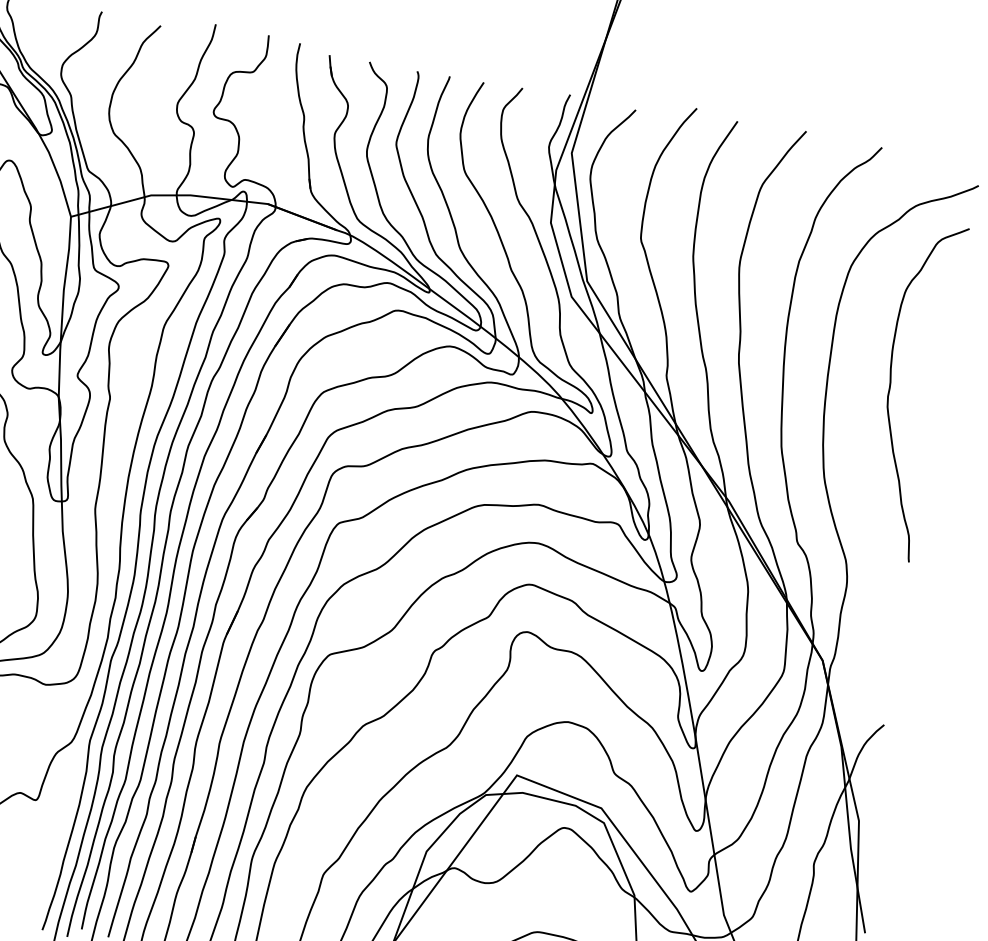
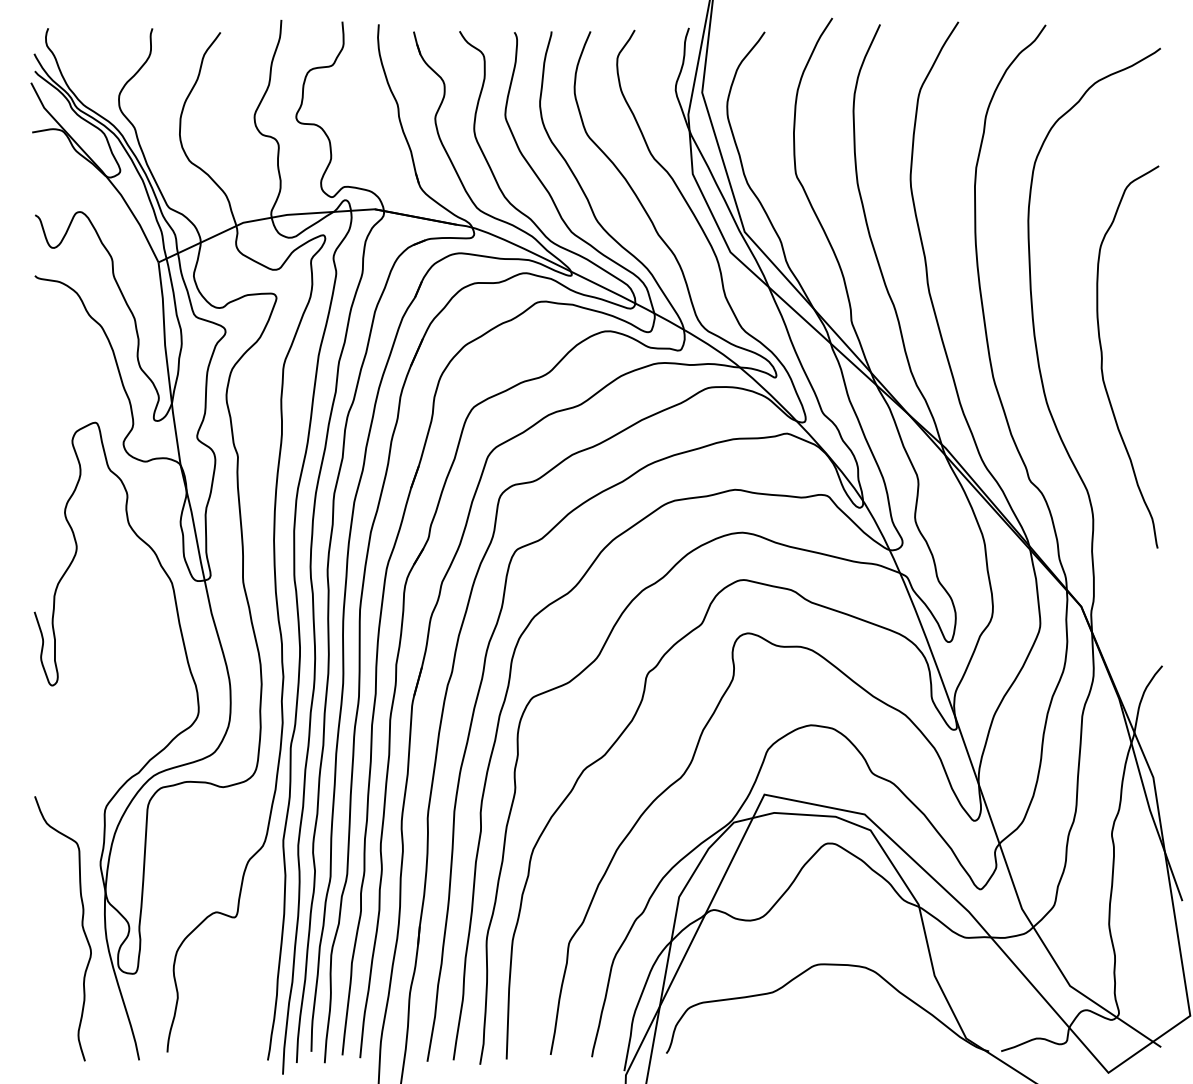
curve: (890, 386) -> (1102, 356), moved

